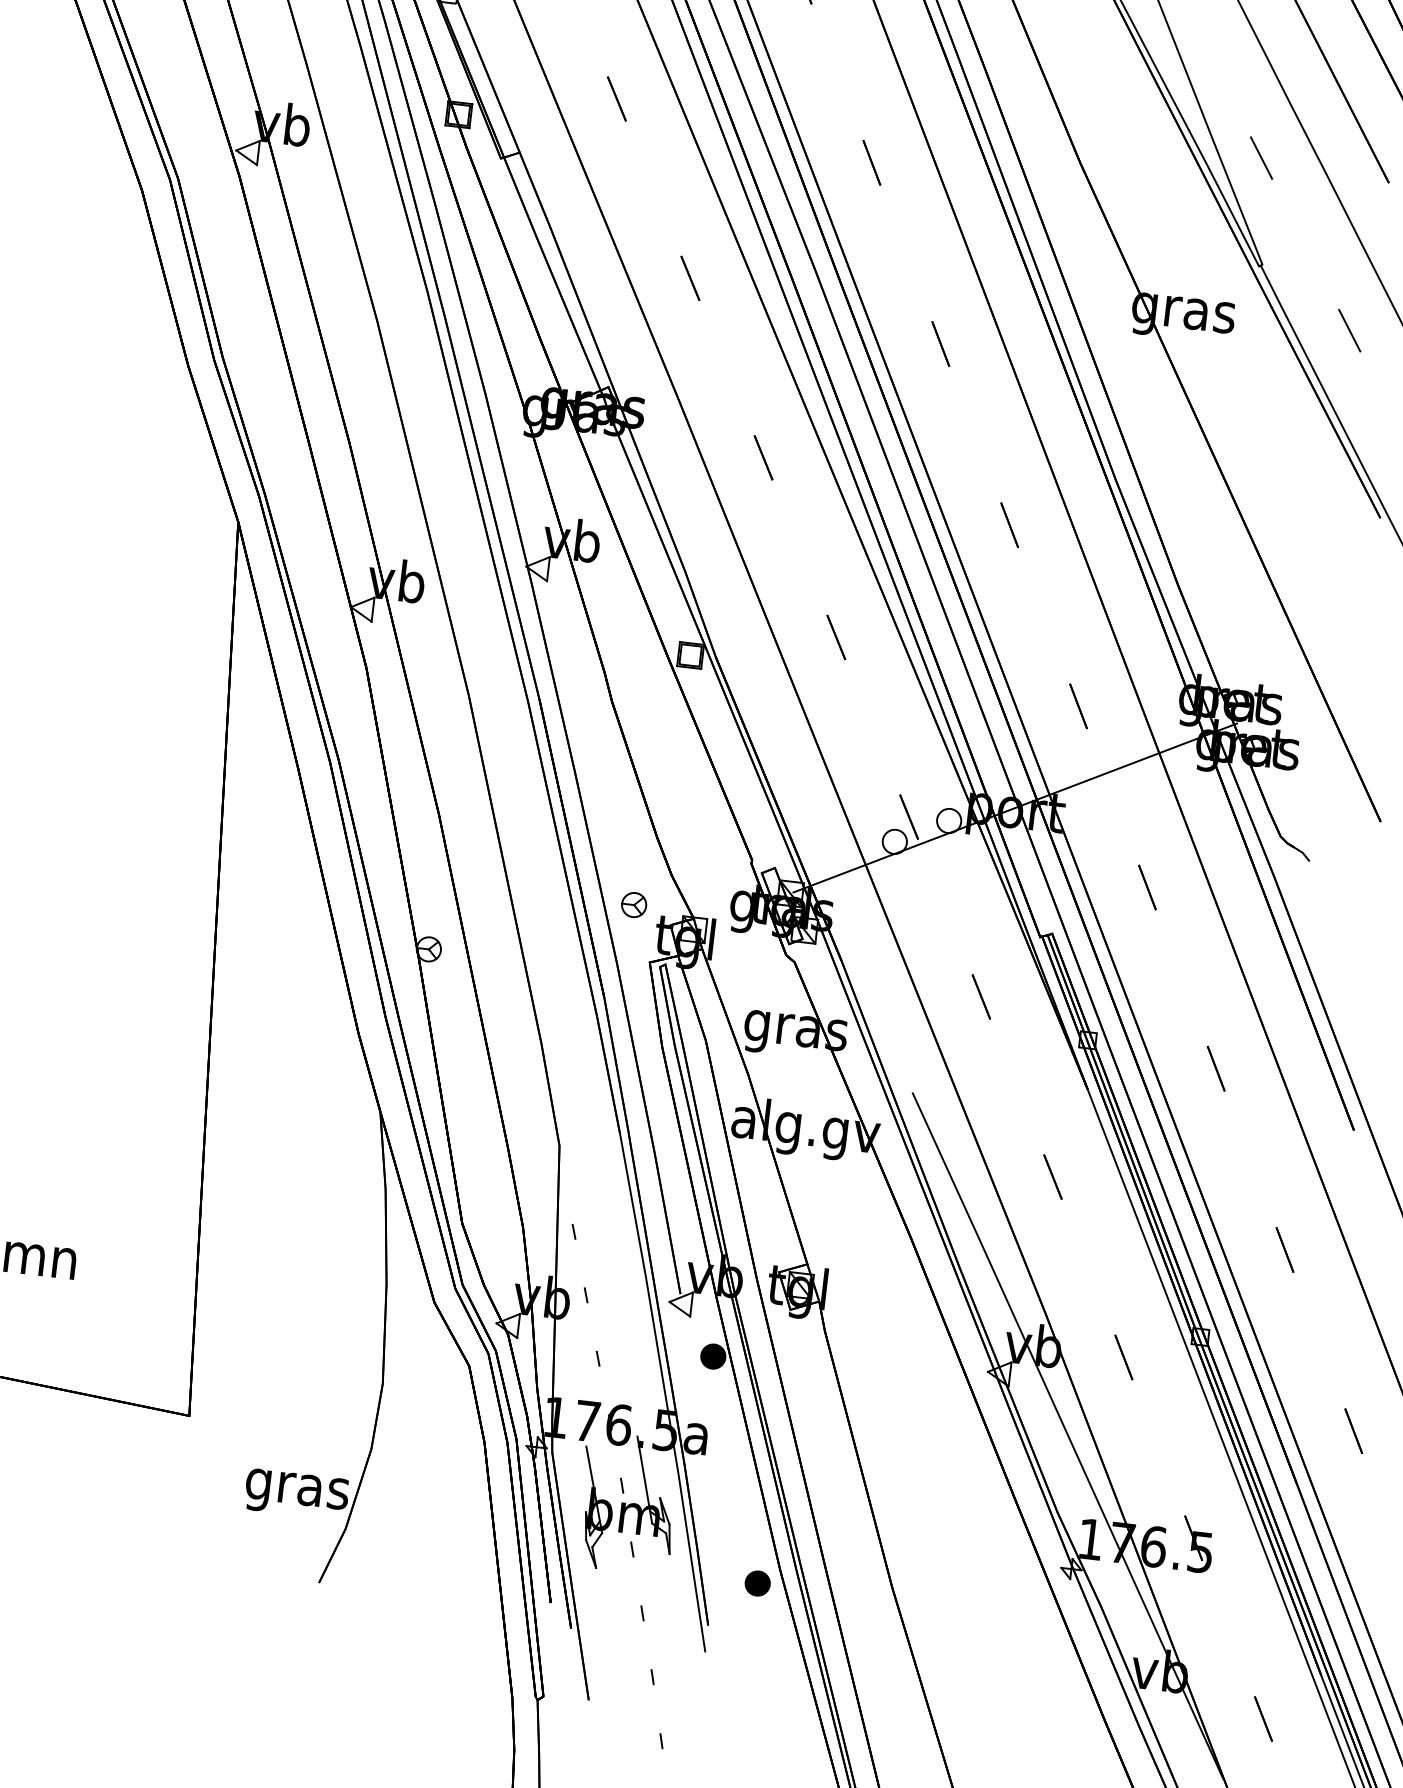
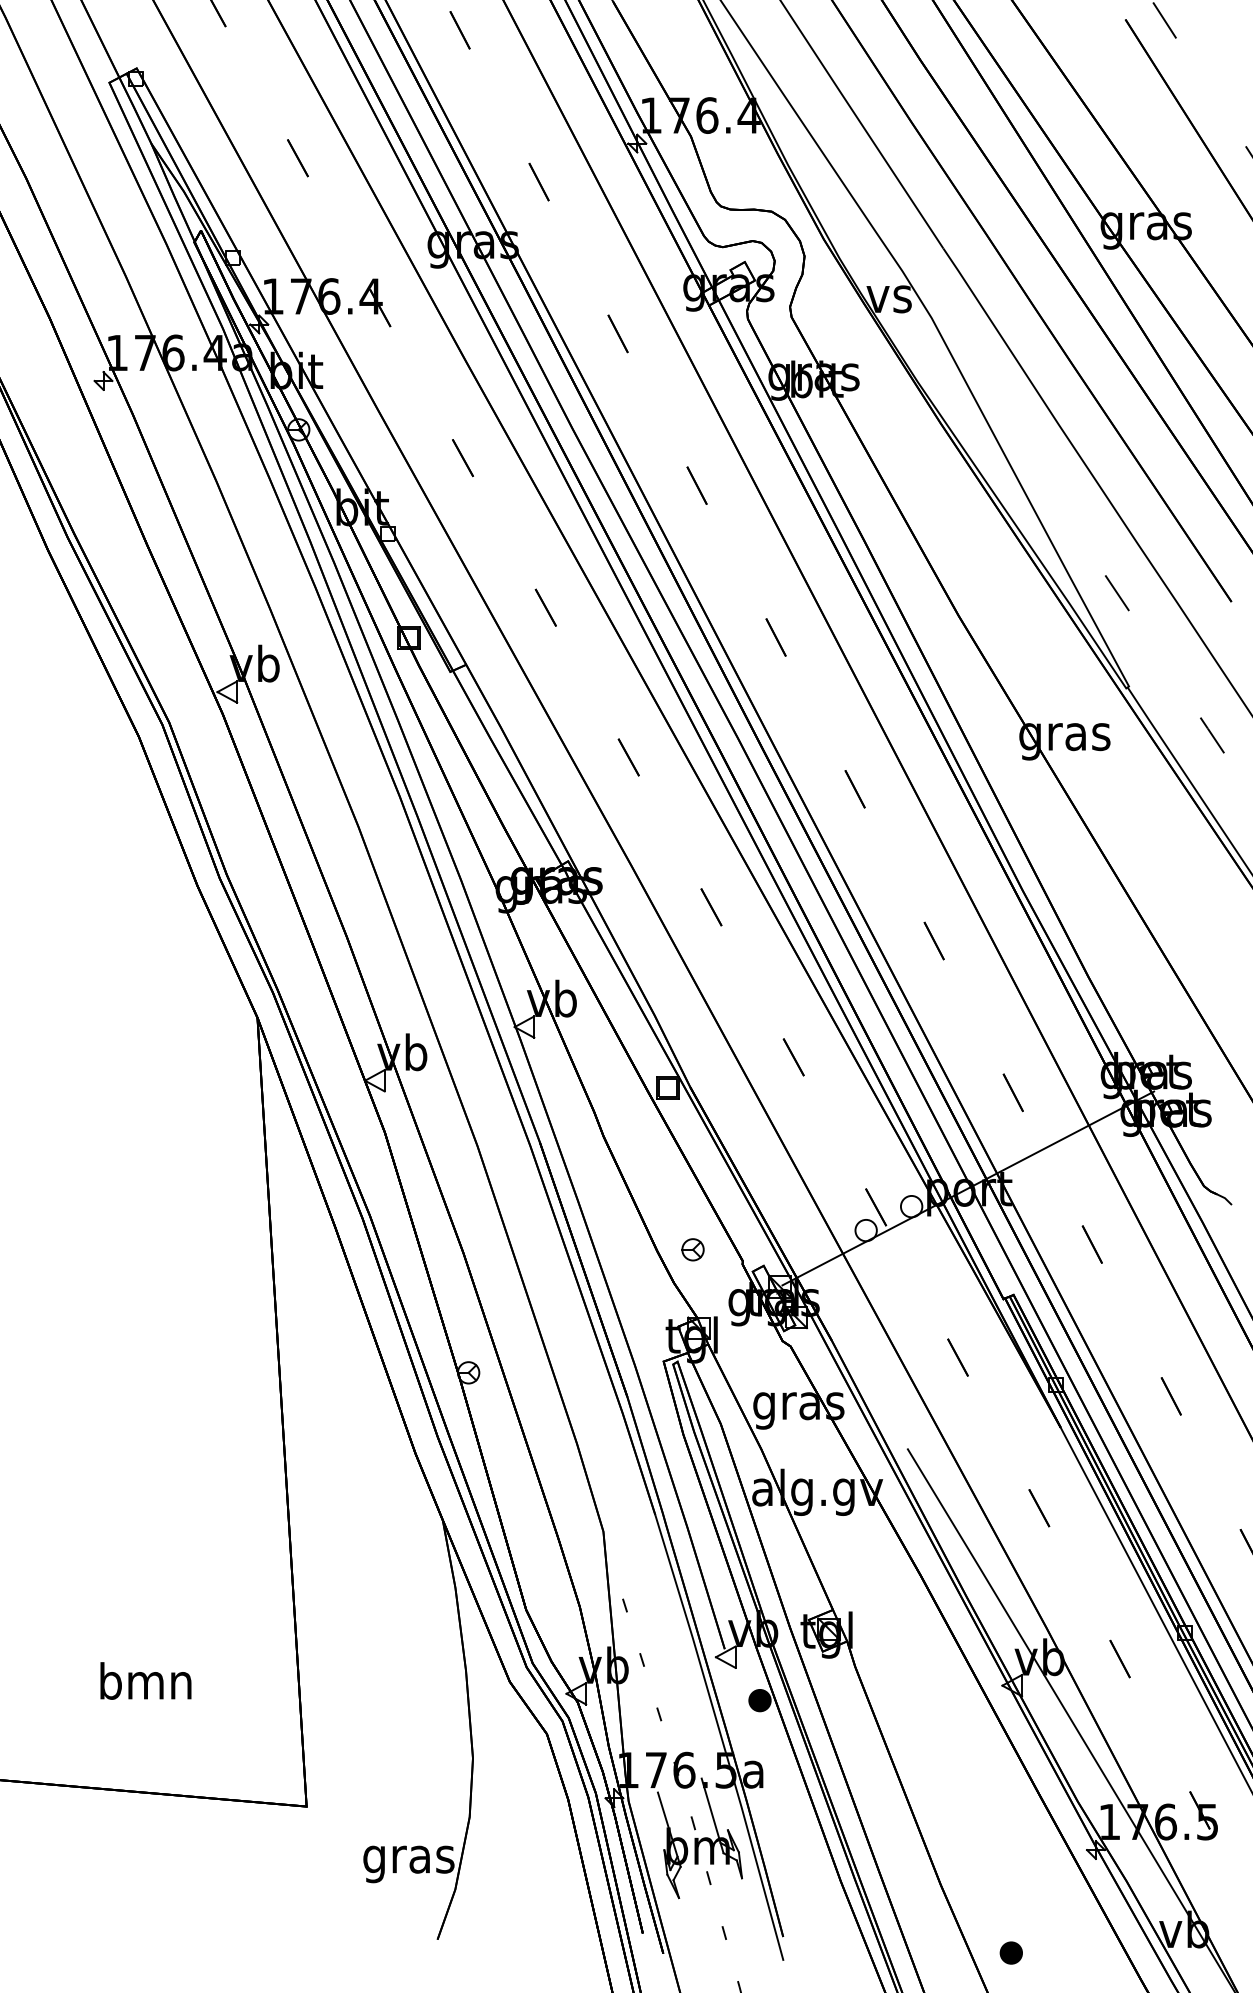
part: (633, 904) -> (692, 1249), moved
part: (756, 1582) -> (1010, 1952), moved

